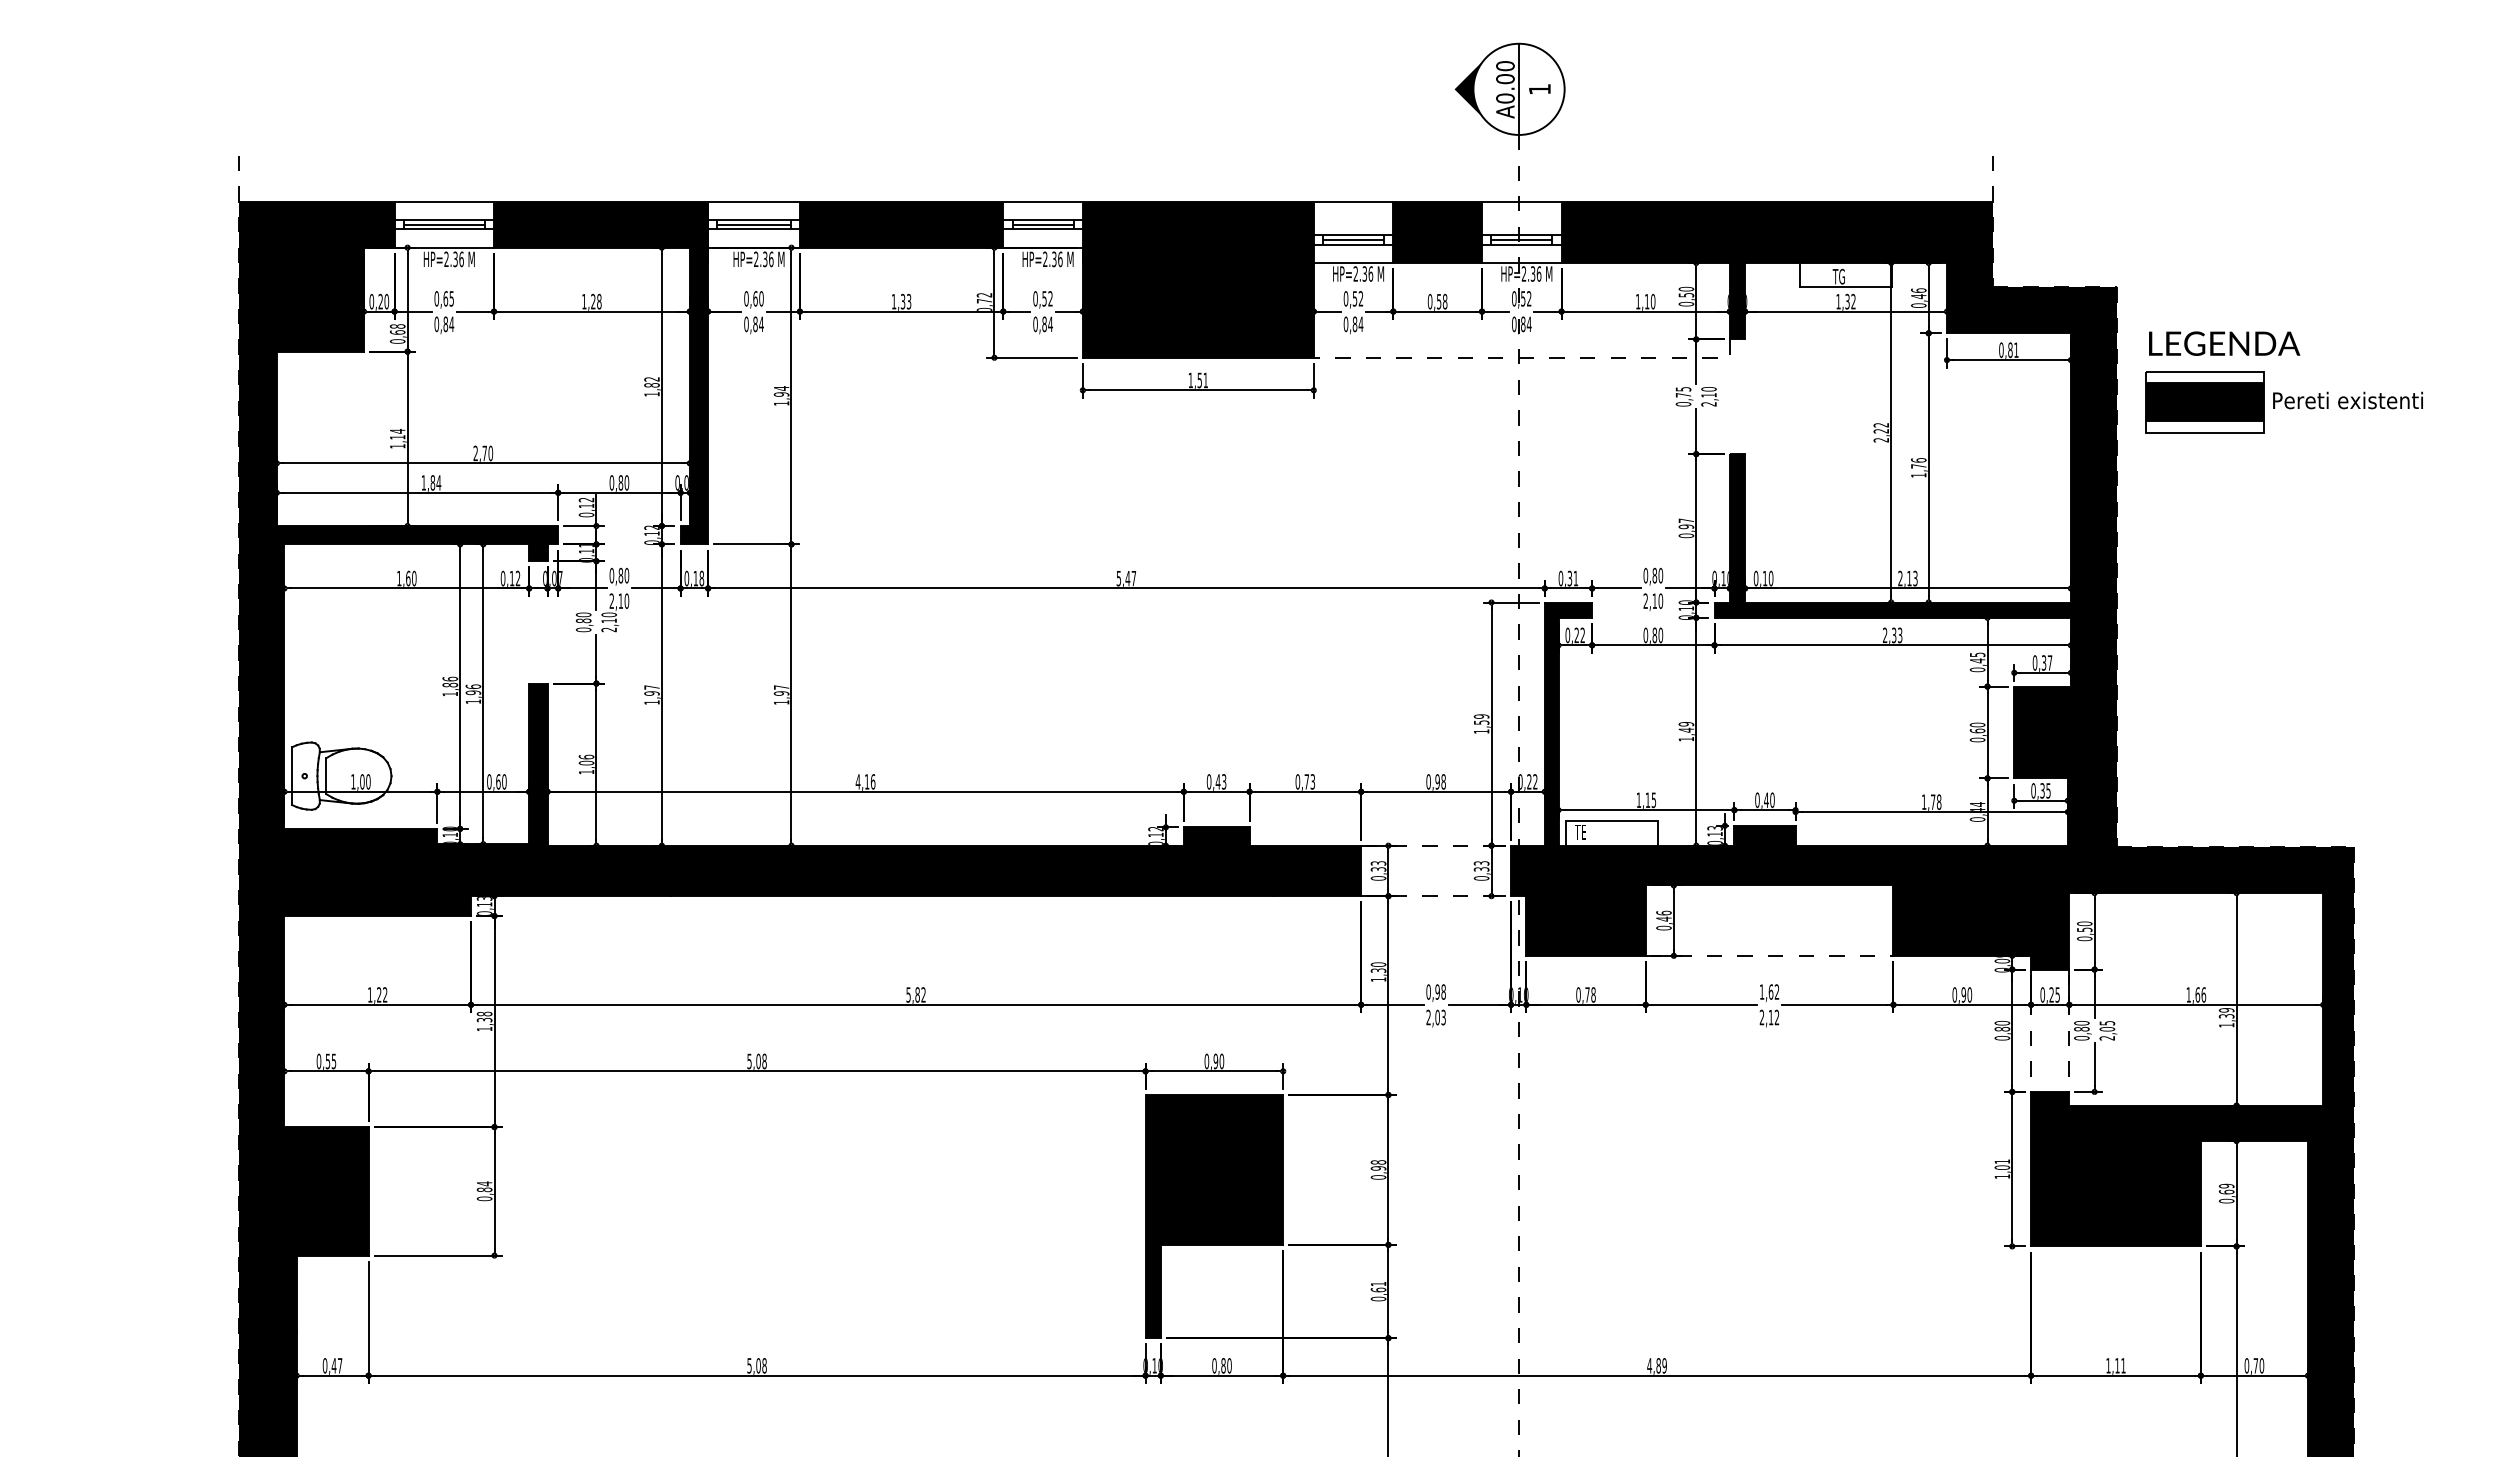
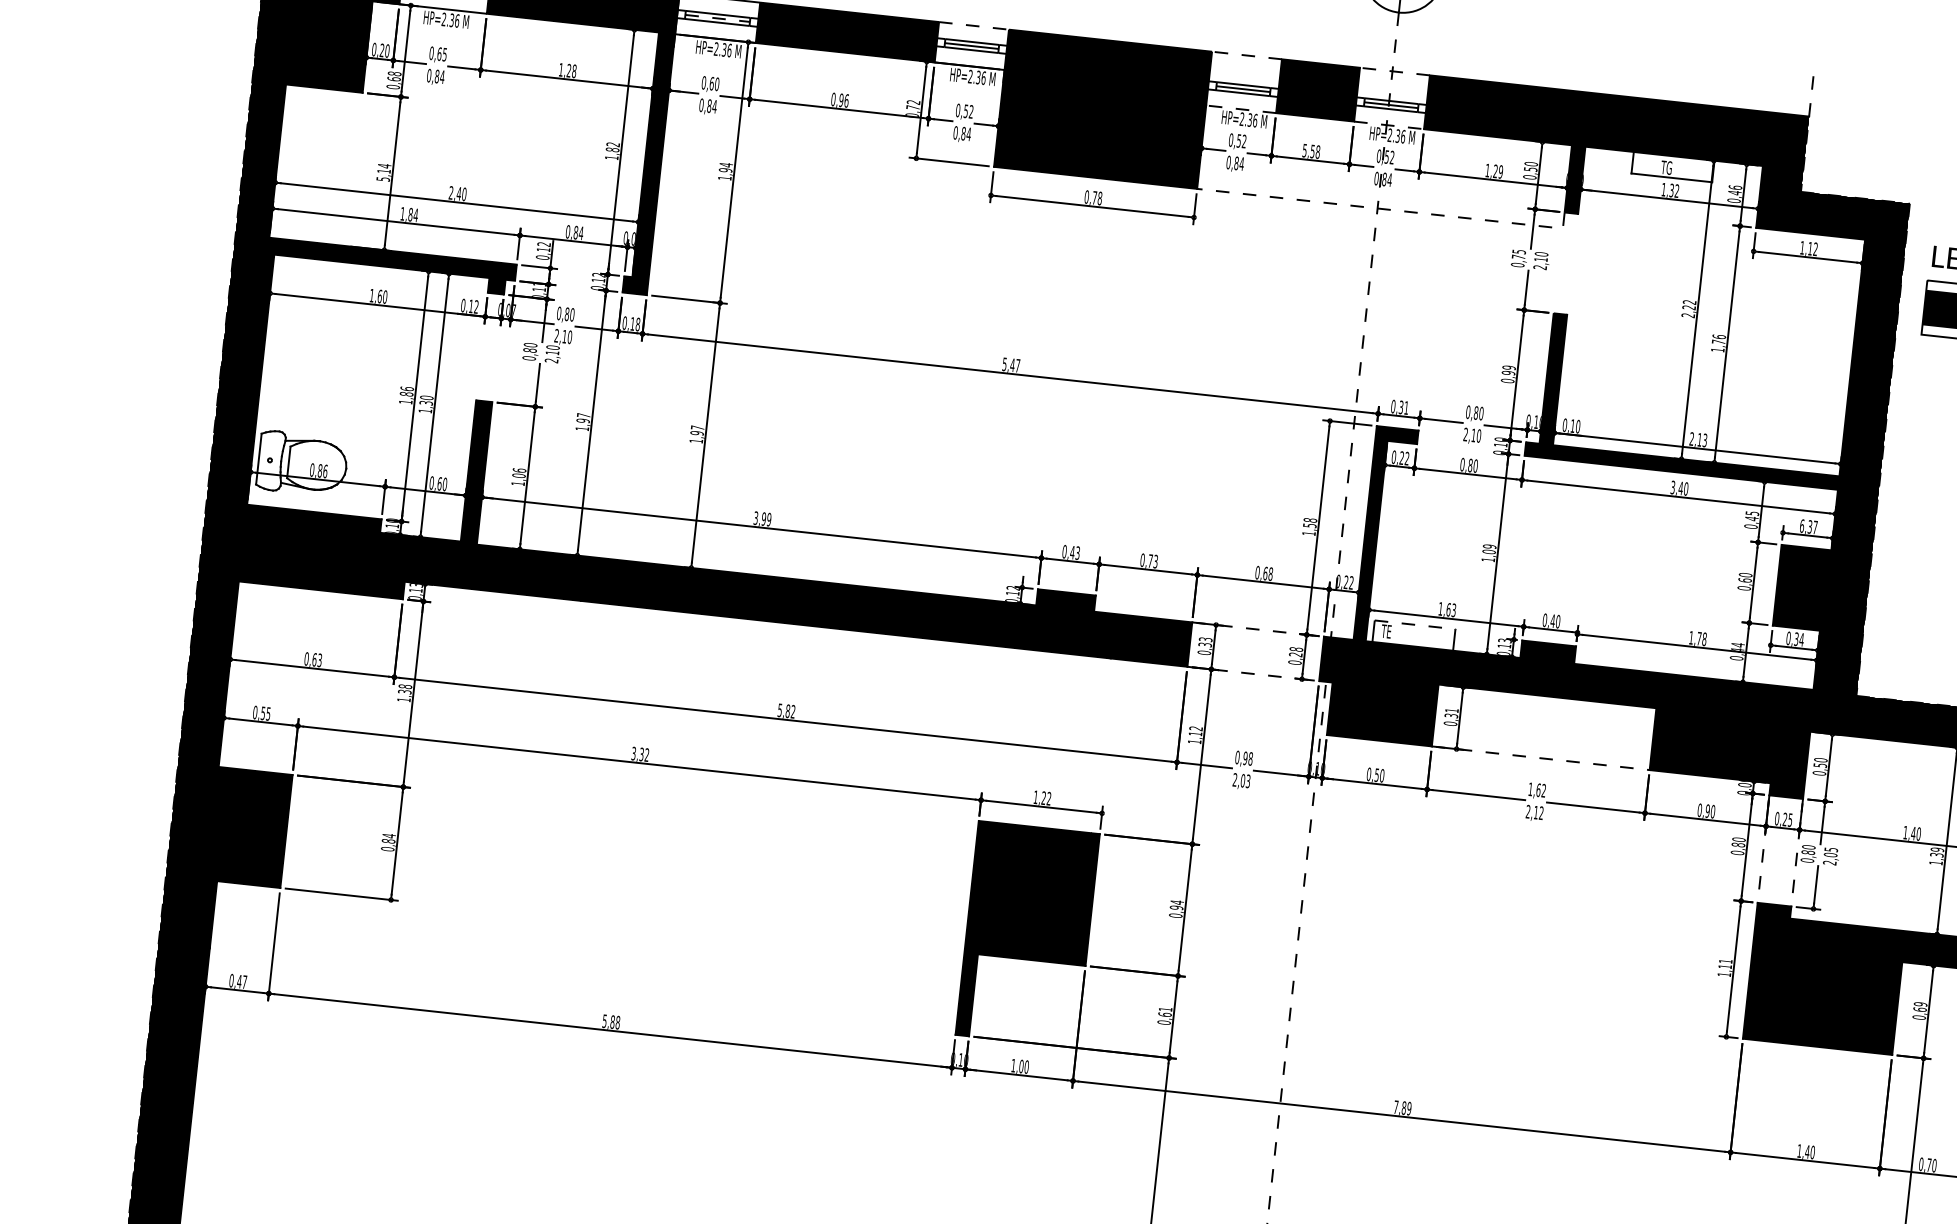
line: (1043, 201) -> (974, 25), solid -> dashed
line: (1353, 201) -> (1246, 55), solid -> dashed
line: (1521, 201) -> (1394, 71), solid -> dashed
line: (754, 224) -> (718, 18), solid -> dashed
line: (1353, 262) -> (1241, 108), solid -> dashed
line: (1521, 262) -> (1388, 124), solid -> dashed
text: (901, 301) -> (840, 100), 1,33 -> 0,96
text: (1429, 301) -> (1304, 150), 0,58 -> 5,58
text: (1649, 301) -> (1497, 171), 1,10 -> 1,29
text: (2008, 350) -> (1808, 248), 0,81 -> 1,12
text: (1198, 380) -> (1093, 197), 1,51 -> 0,78
text: (397, 446) -> (383, 179), 1,14 -> 5,14
text: (484, 452) -> (458, 192), 2,70 -> 2,40
text: (626, 482) -> (580, 232), 0,80 -> 0,84
text: (1686, 520) -> (1509, 367), 0,97 -> 0,99
text: (1892, 635) -> (1679, 488), 2,33 -> 3,40
text: (2035, 662) -> (1802, 525), 0,37 -> 6,37
text: (472, 689) -> (425, 400), 1,96 -> 1,30
text: (1481, 716) -> (1310, 520), 1,59 -> 1,58
text: (1686, 729) -> (1489, 551), 1,49 -> 1,09
text: (360, 781) -> (318, 470), 1,00 -> 0,86
text: (865, 781) -> (762, 518), 4,16 -> 3,99
text: (1437, 781) -> (1265, 573), 0,98 -> 0,68
text: (2048, 790) -> (1801, 639), 0,35 -> 0,34
text: (1650, 800) -> (1450, 610), 1,15 -> 1,63
line: (1612, 821) -> (1415, 625), solid -> dashed
text: (1481, 866) -> (1296, 652), 0,33 -> 0,28
text: (1663, 915) -> (1451, 712), 0,46 -> 0,31
text: (1378, 967) -> (1195, 731), 1,30 -> 1,12
text: (377, 994) -> (313, 659), 1,22 -> 0,63
text: (1590, 994) -> (1379, 775), 0,78 -> 0,50
text: (2200, 994) -> (1915, 833), 1,66 -> 1,40
text: (756, 1061) -> (639, 754), 5,08 -> 3,32
text: (1214, 1061) -> (1042, 798), 0,90 -> 1,22
text: (1378, 1162) -> (1177, 902), 0,98 -> 0,94
text: (2002, 1167) -> (1725, 966), 1,01 -> 1,11
text: (758, 1365) -> (612, 1021), 5,08 -> 5,88
text: (1218, 1365) -> (1017, 1065), 0,80 -> 1,00
text: (1649, 1365) -> (1396, 1106), 4,89 -> 7,89
text: (2120, 1365) -> (1810, 1151), 1,11 -> 1,40

